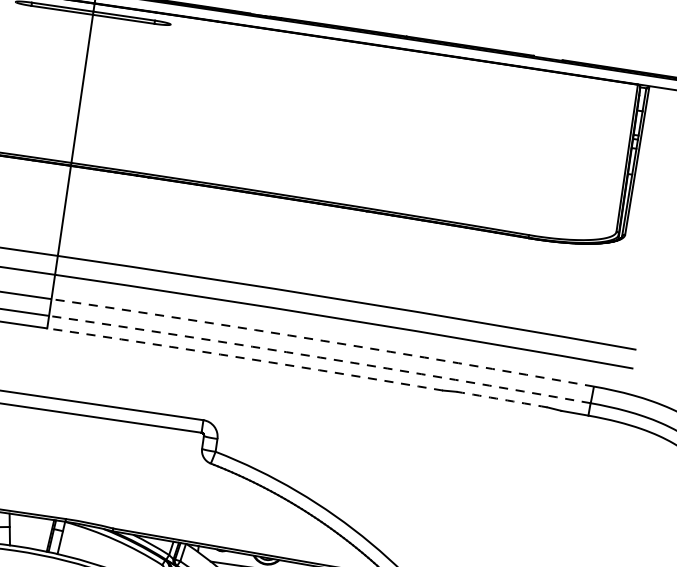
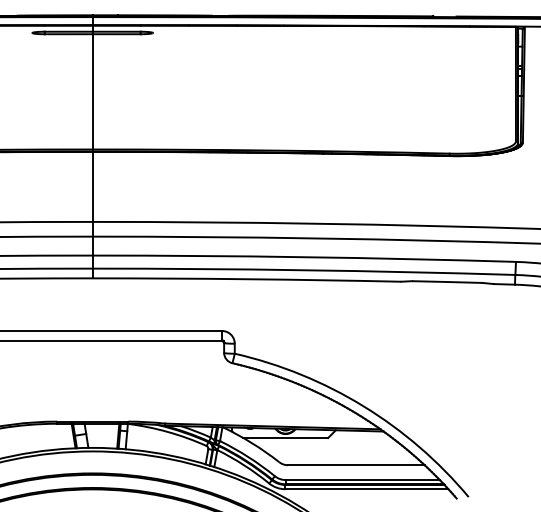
arc: (323, 341) -> (304, 257), dashed -> solid
arc: (320, 357) -> (304, 270), dashed -> solid
arc: (245, 358) -> (247, 279), dashed -> solid
arc: (502, 400) -> (447, 282), dashed -> solid

